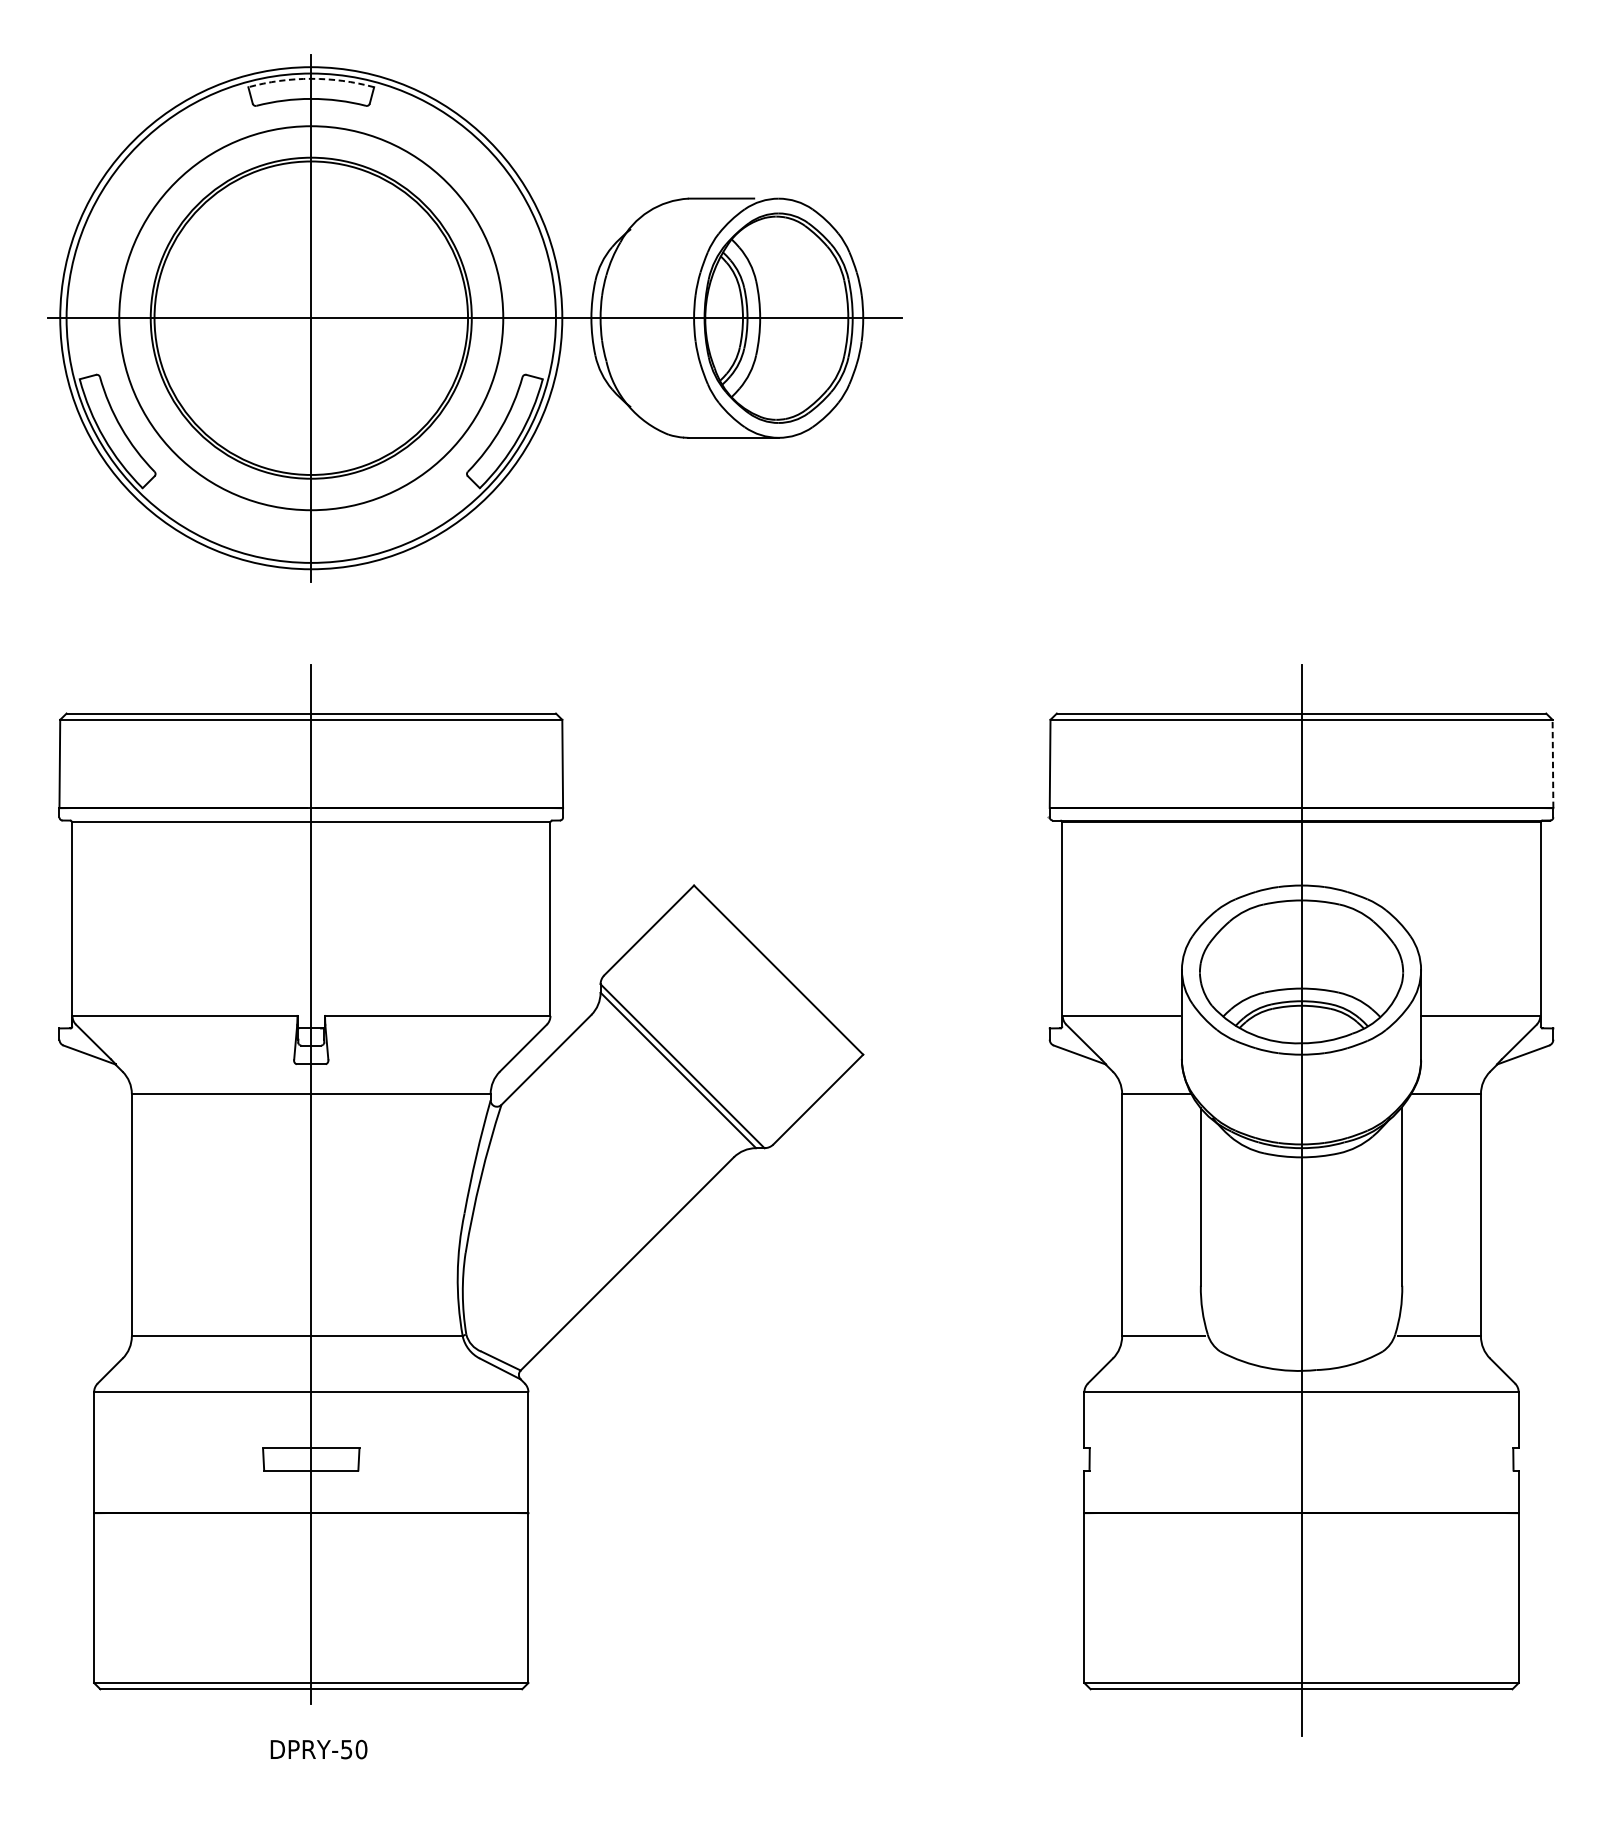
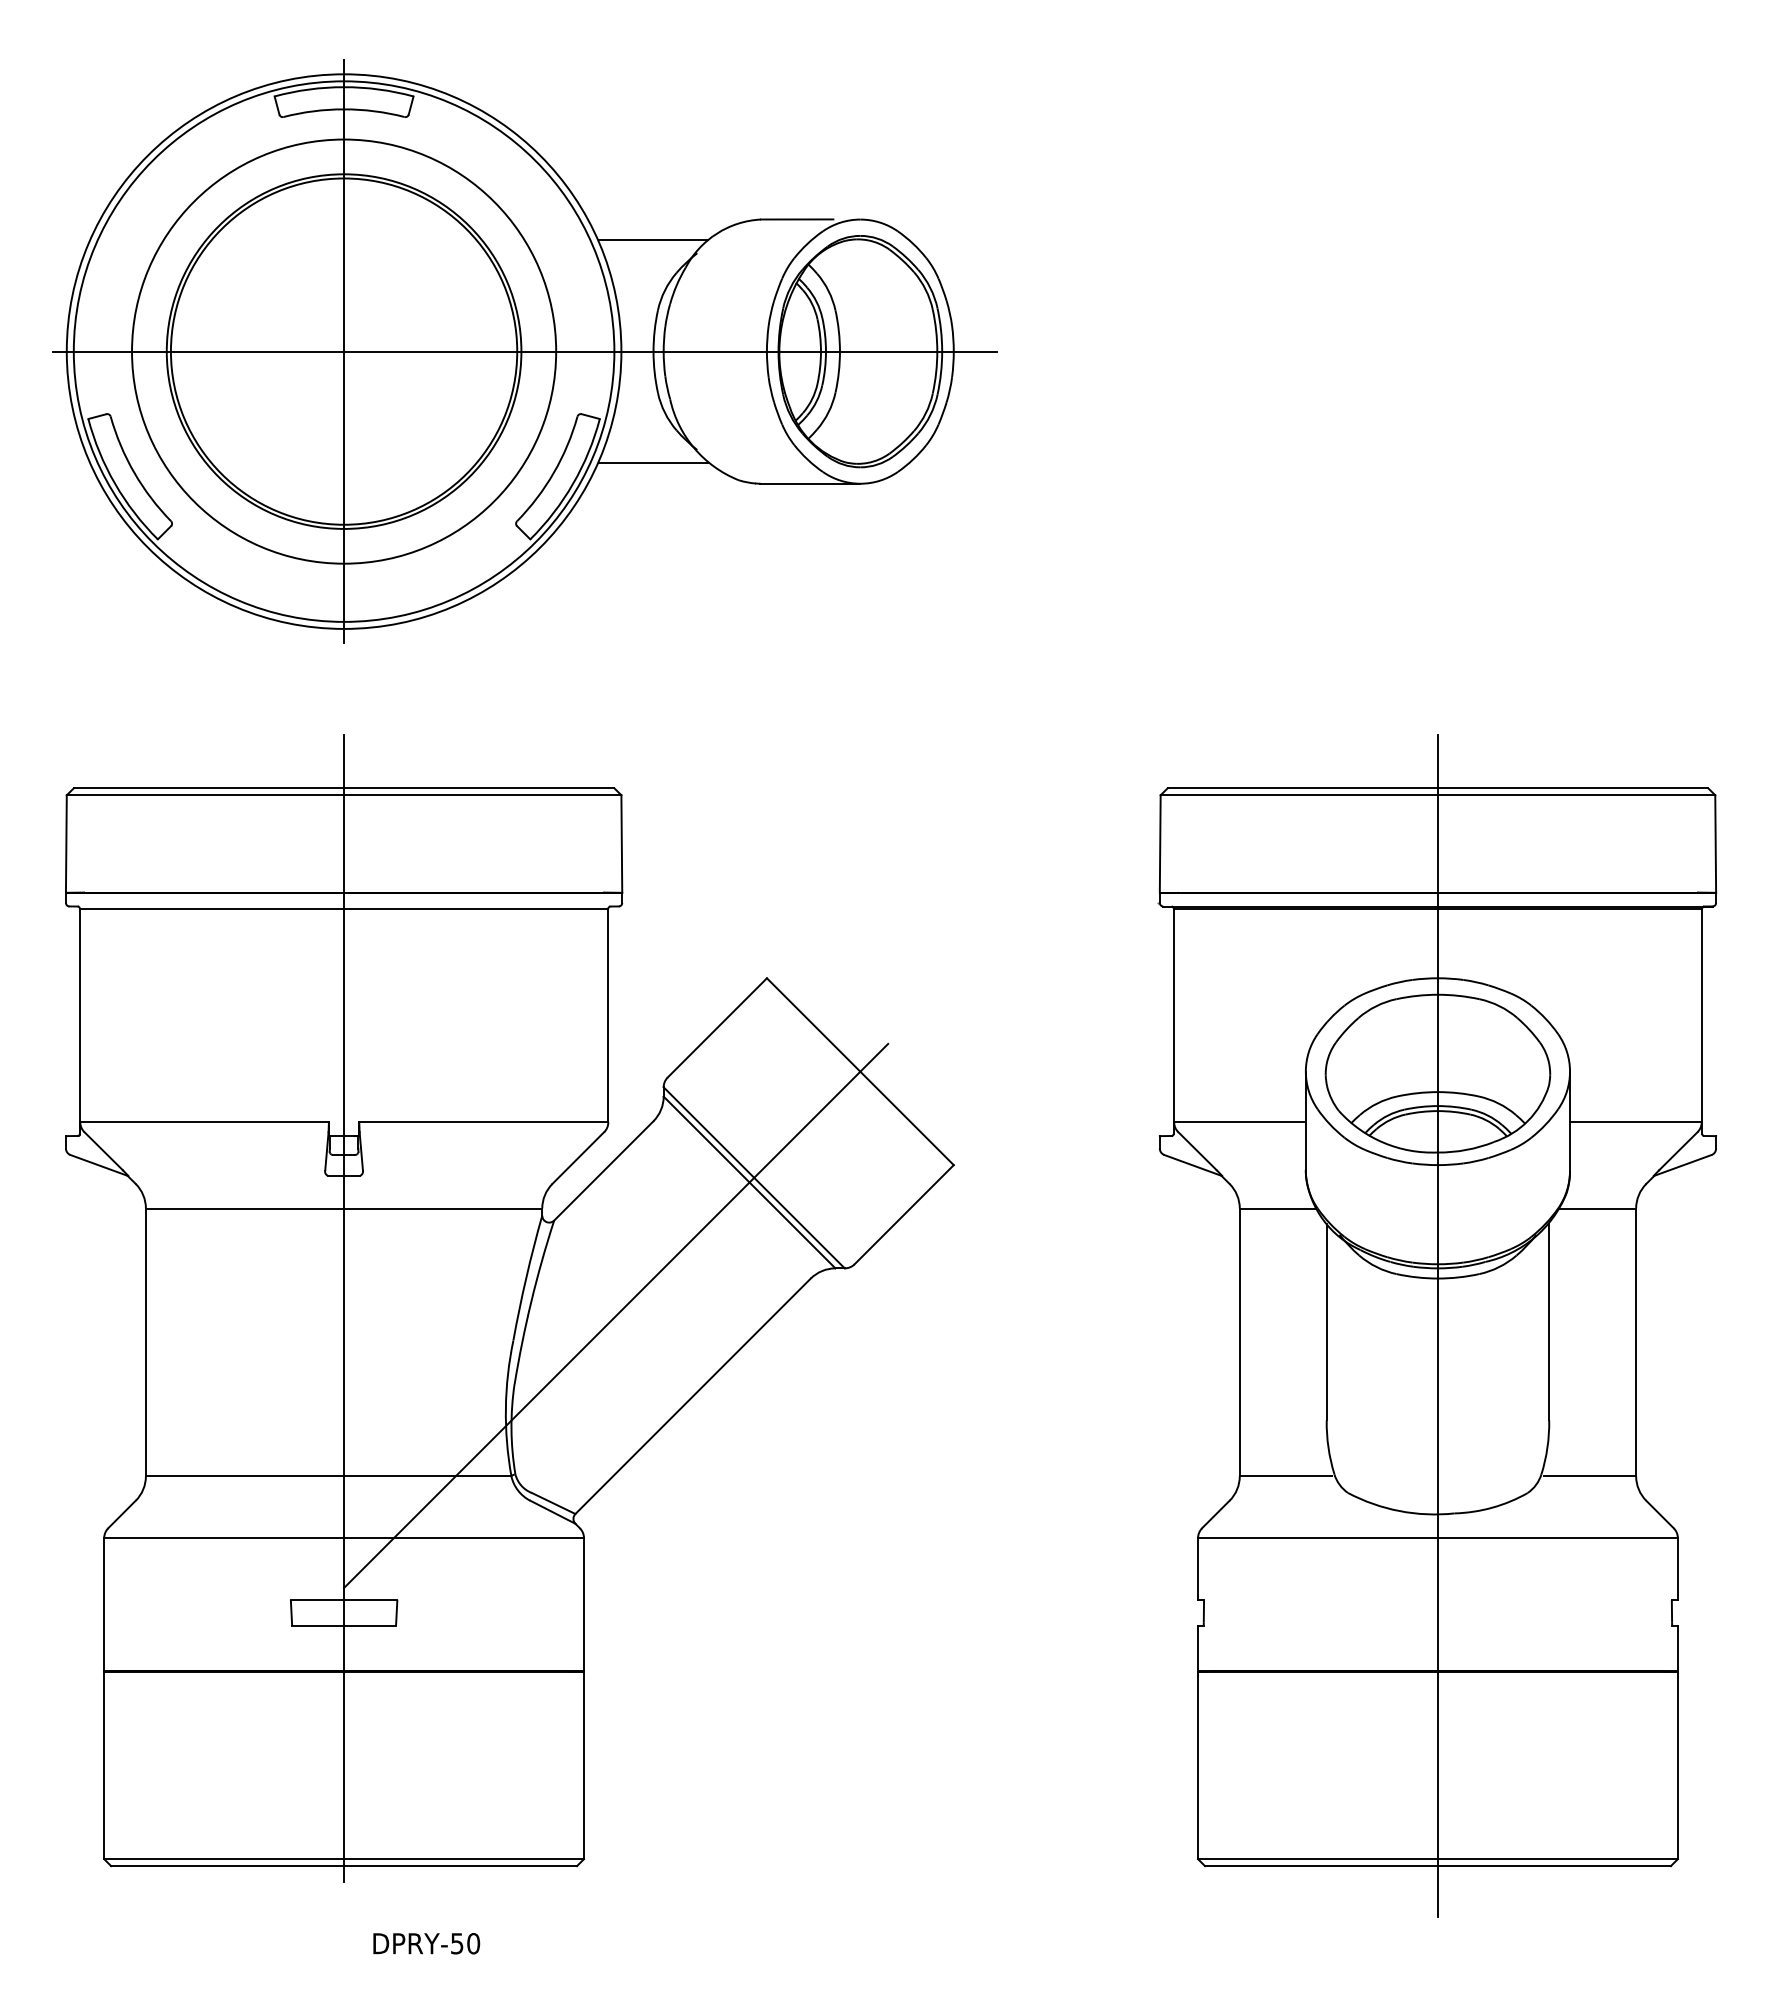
arc: (311, 79) -> (344, 87), dashed -> solid
line: (591, 217) -> (653, 240), added
line: (591, 418) -> (653, 462), added
line: (1552, 763) -> (1715, 843), dashed -> solid
line: (557, 1190) -> (616, 1315), added
text: (318, 1749) -> (426, 1943), moved

